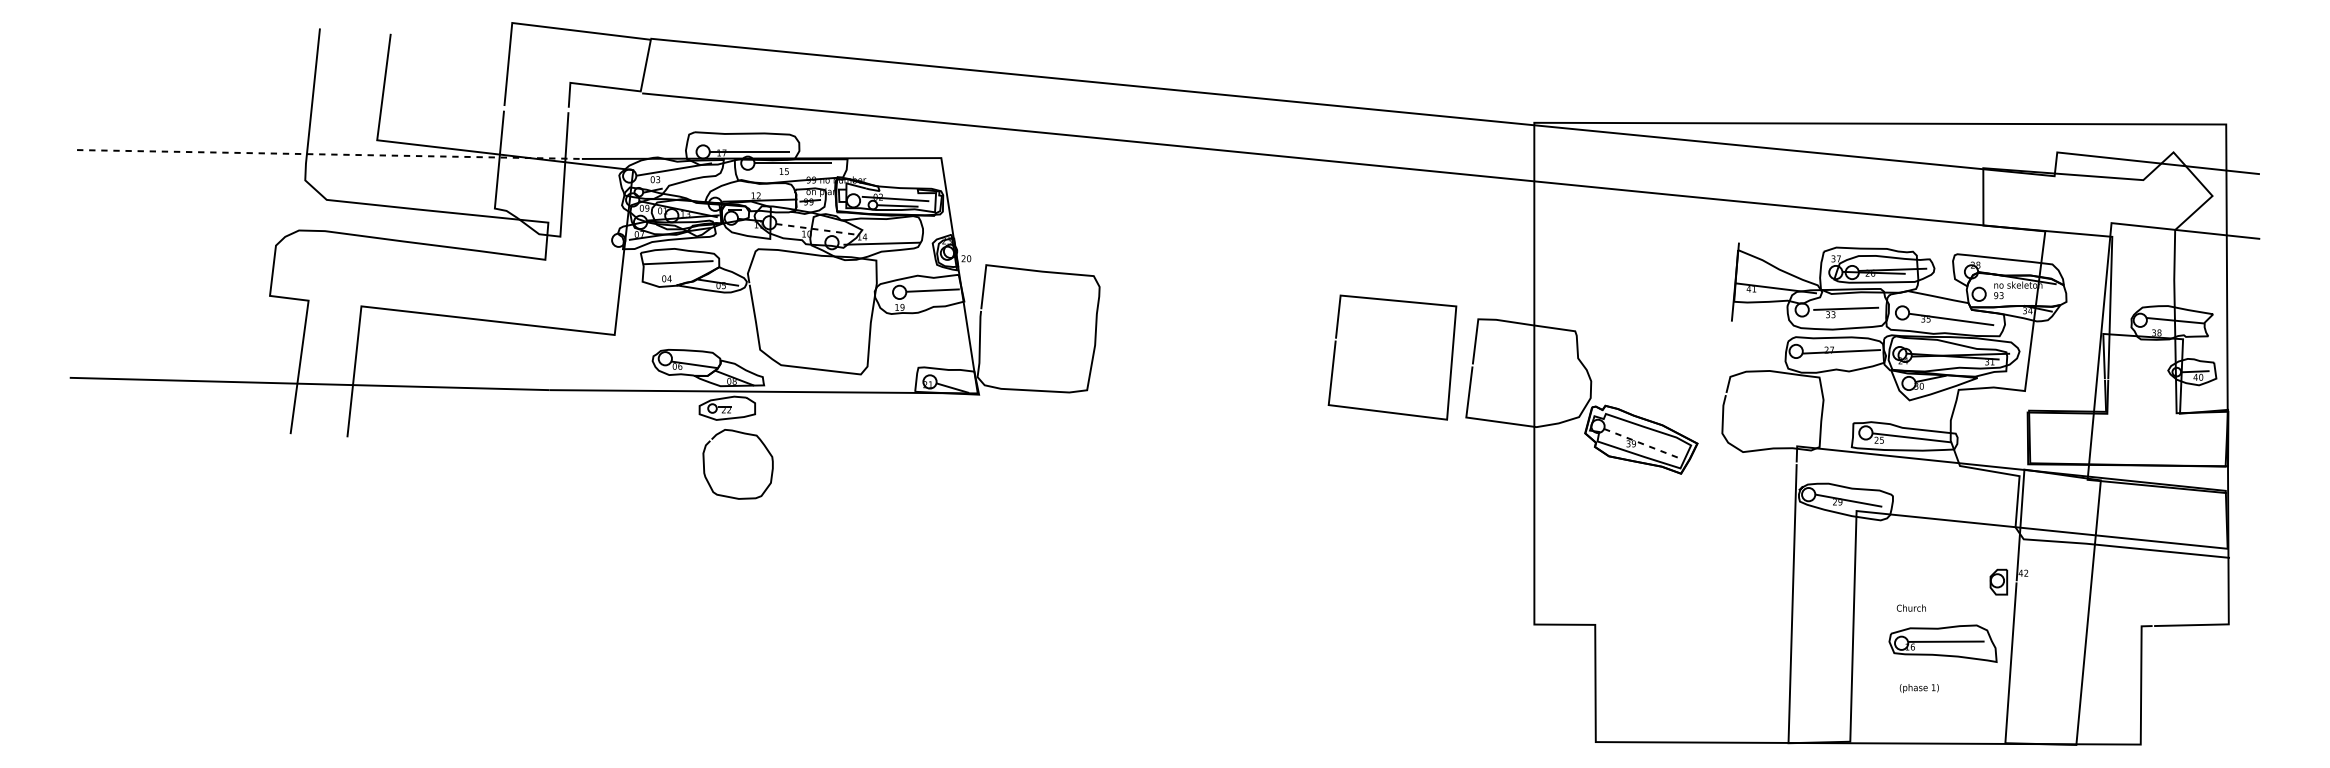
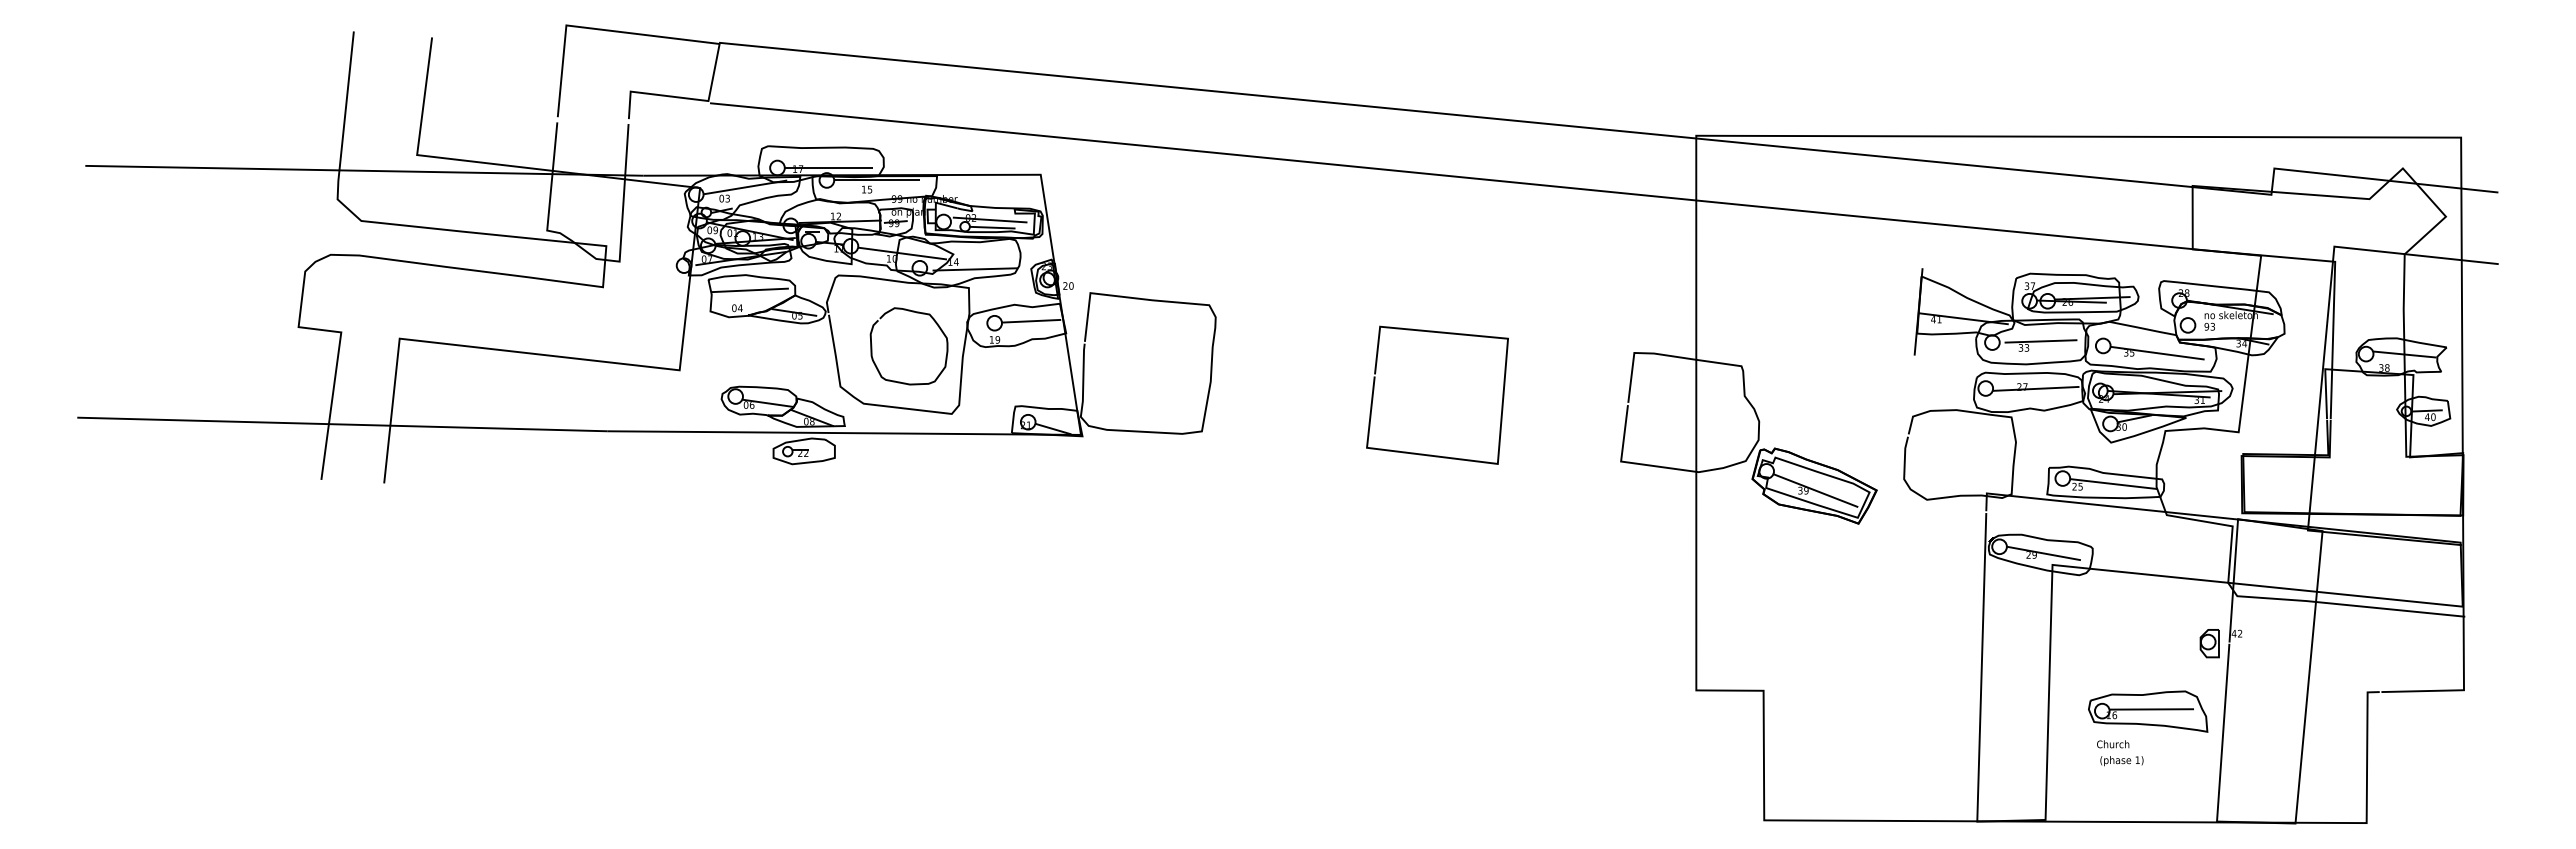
line: (329, 154) -> (364, 170), dashed -> solid
line: (816, 229) -> (902, 253), dashed -> solid
curve: (1387, 411) -> (1431, 454), moved
curve: (744, 434) -> (916, 313), moved
line: (1642, 443) -> (1815, 490), dashed -> solid
text: (1911, 608) -> (2113, 744), moved

